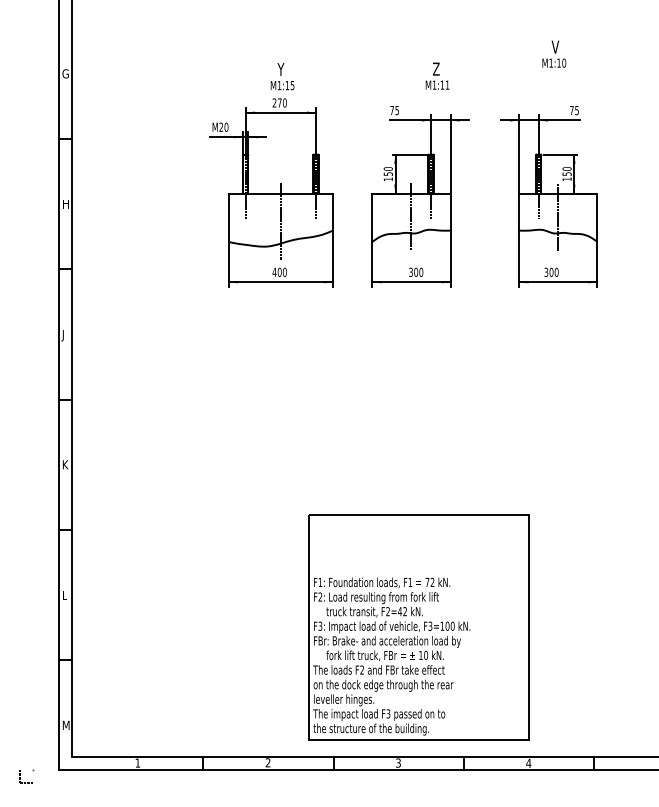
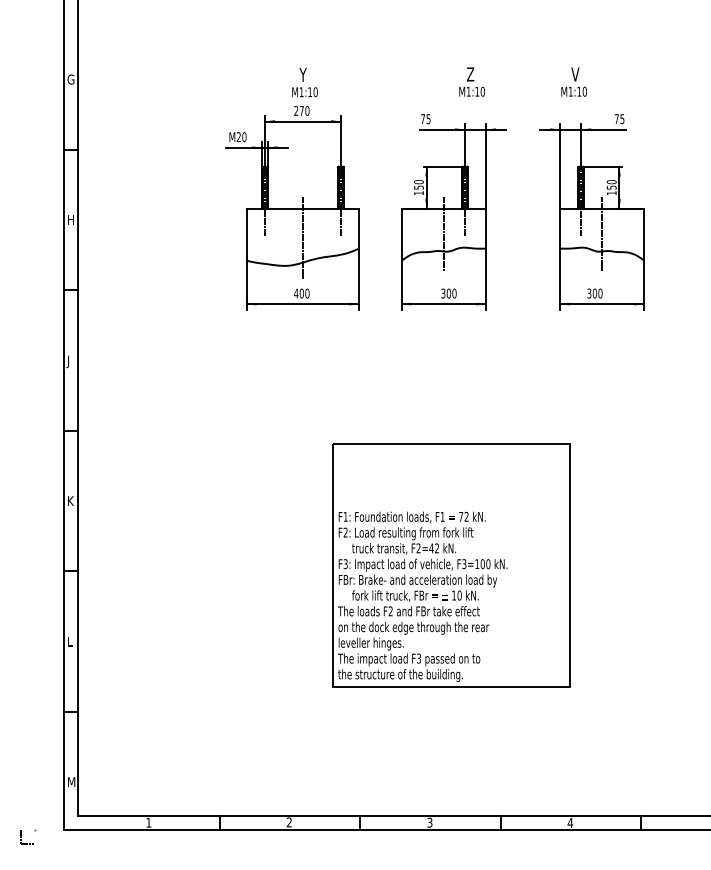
text: (554, 53) -> (574, 81), moved
text: (447, 84) -> (482, 91), M1:11 -> M1:10
text: (292, 85) -> (315, 92), M1:15 -> M1:10
part: (418, 627) -> (451, 565), moved

